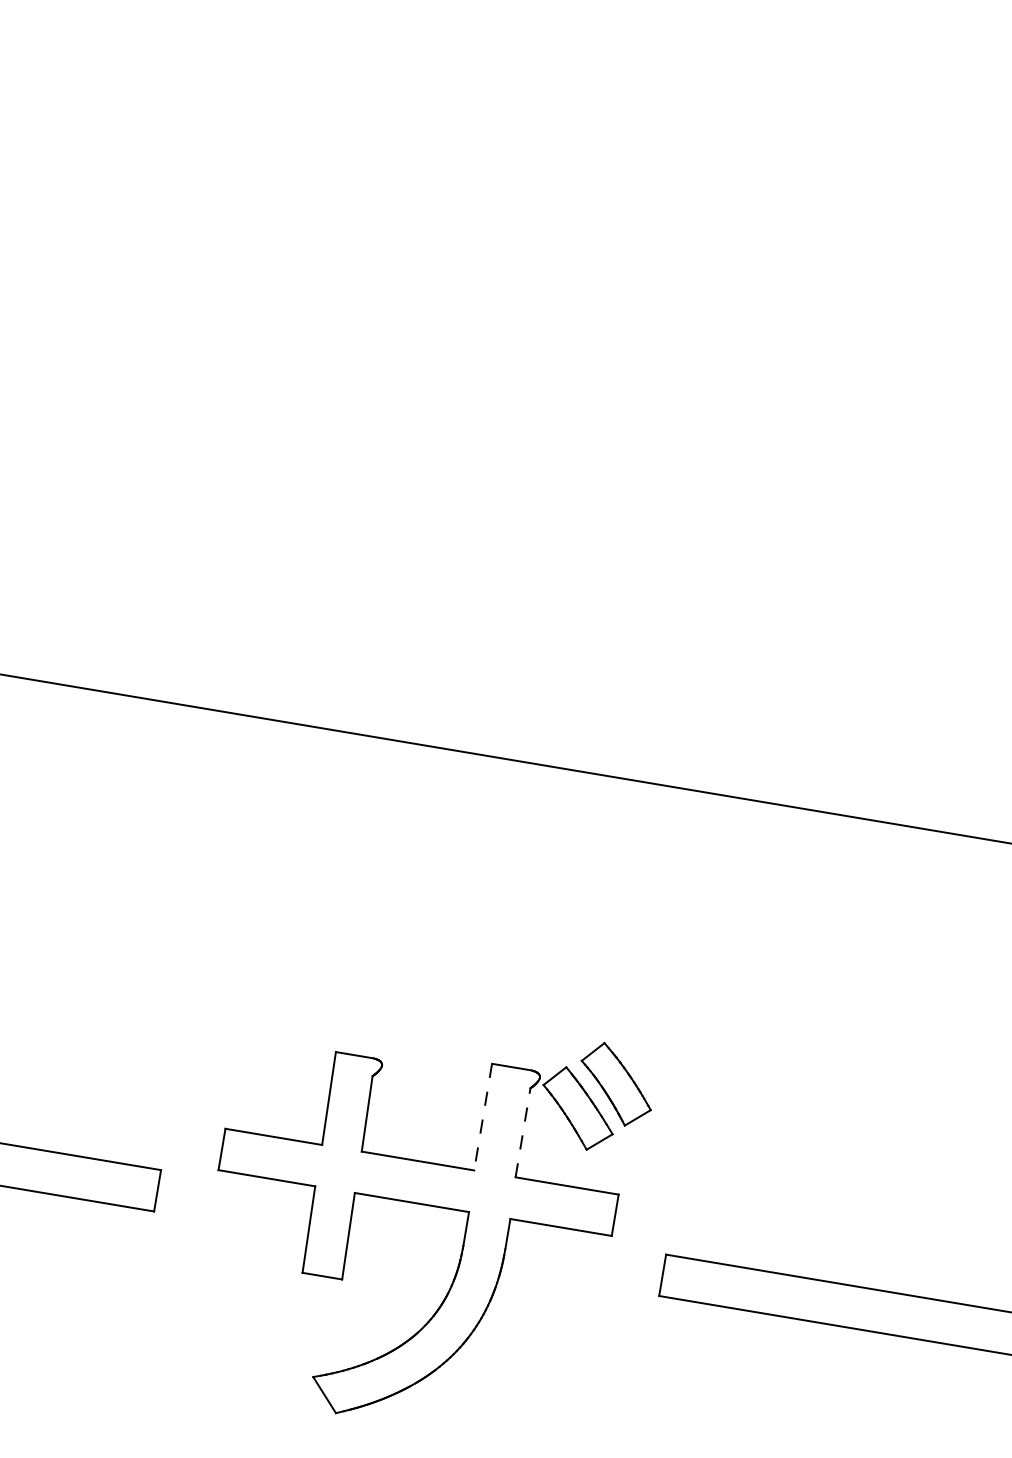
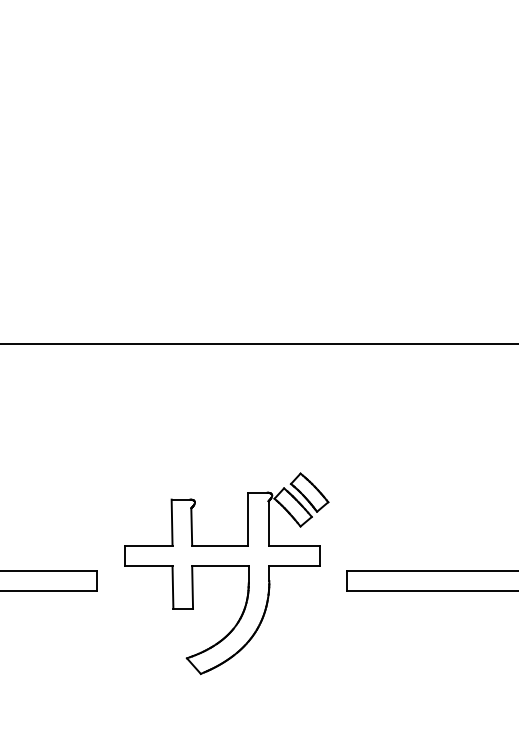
line: (482, 1117) -> (247, 519), dashed -> solid
line: (523, 1130) -> (268, 522), dashed -> solid

